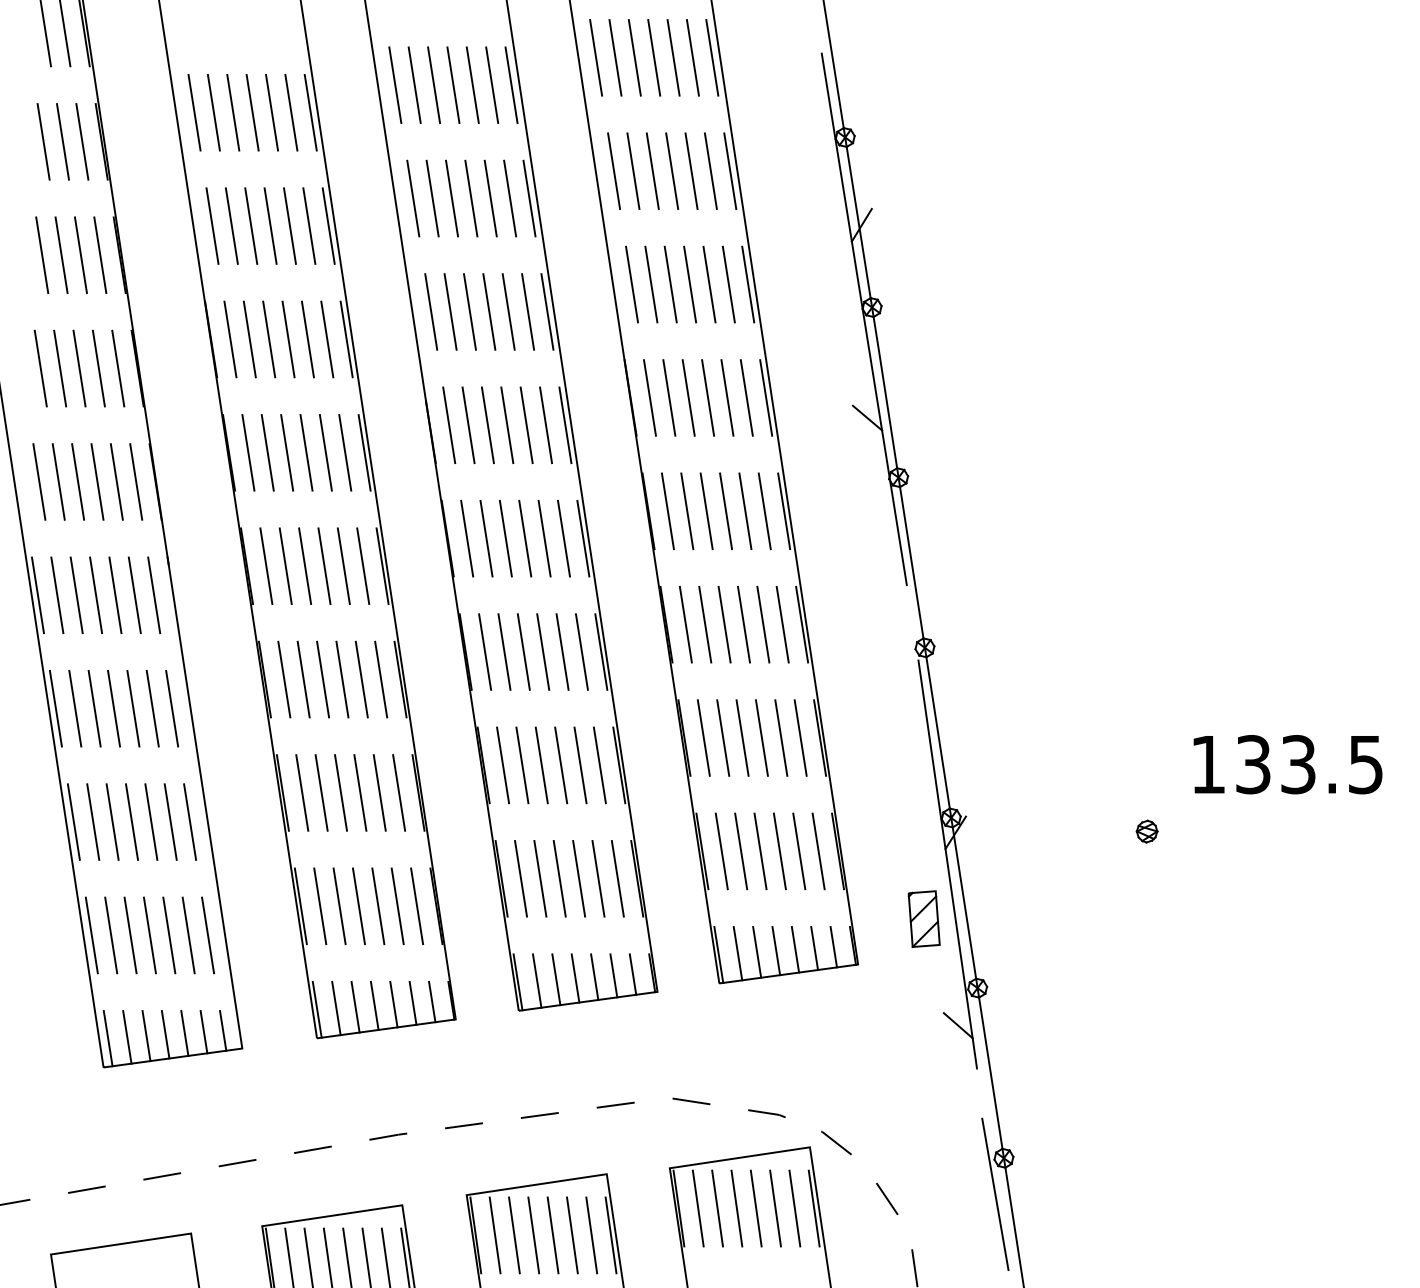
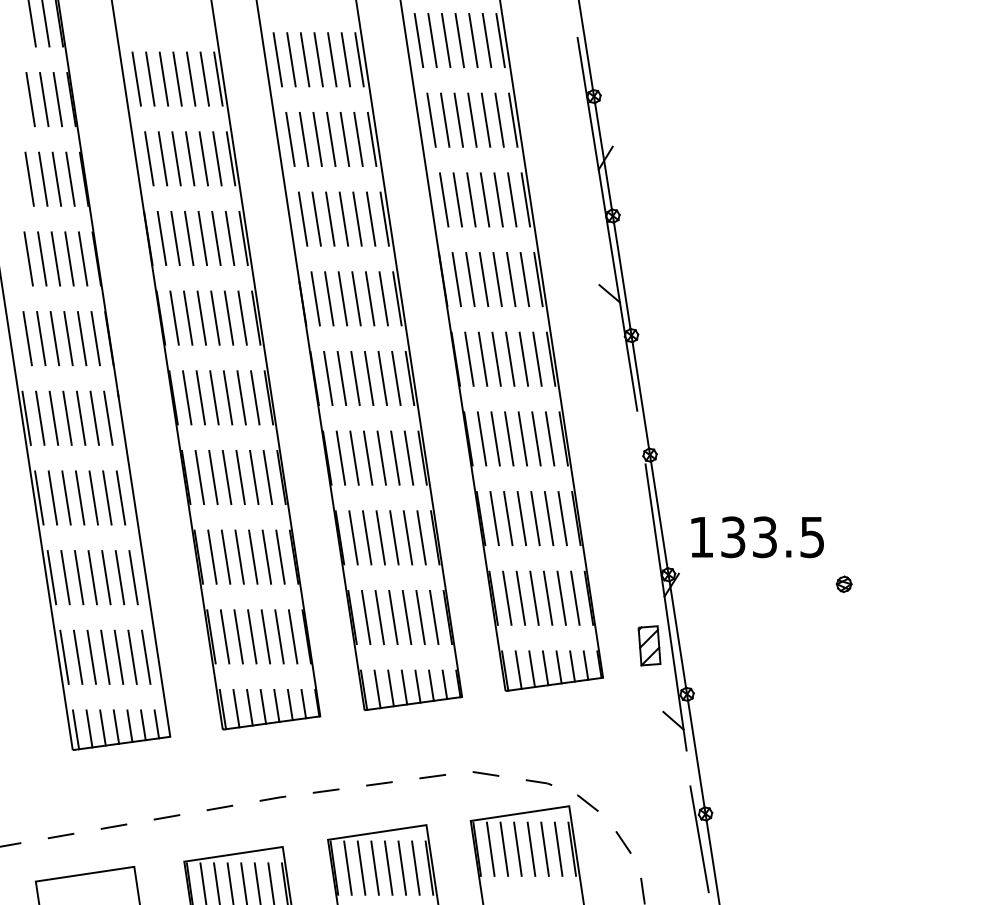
text: (1287, 764) -> (757, 537), moved
part: (1146, 831) -> (843, 584), moved

